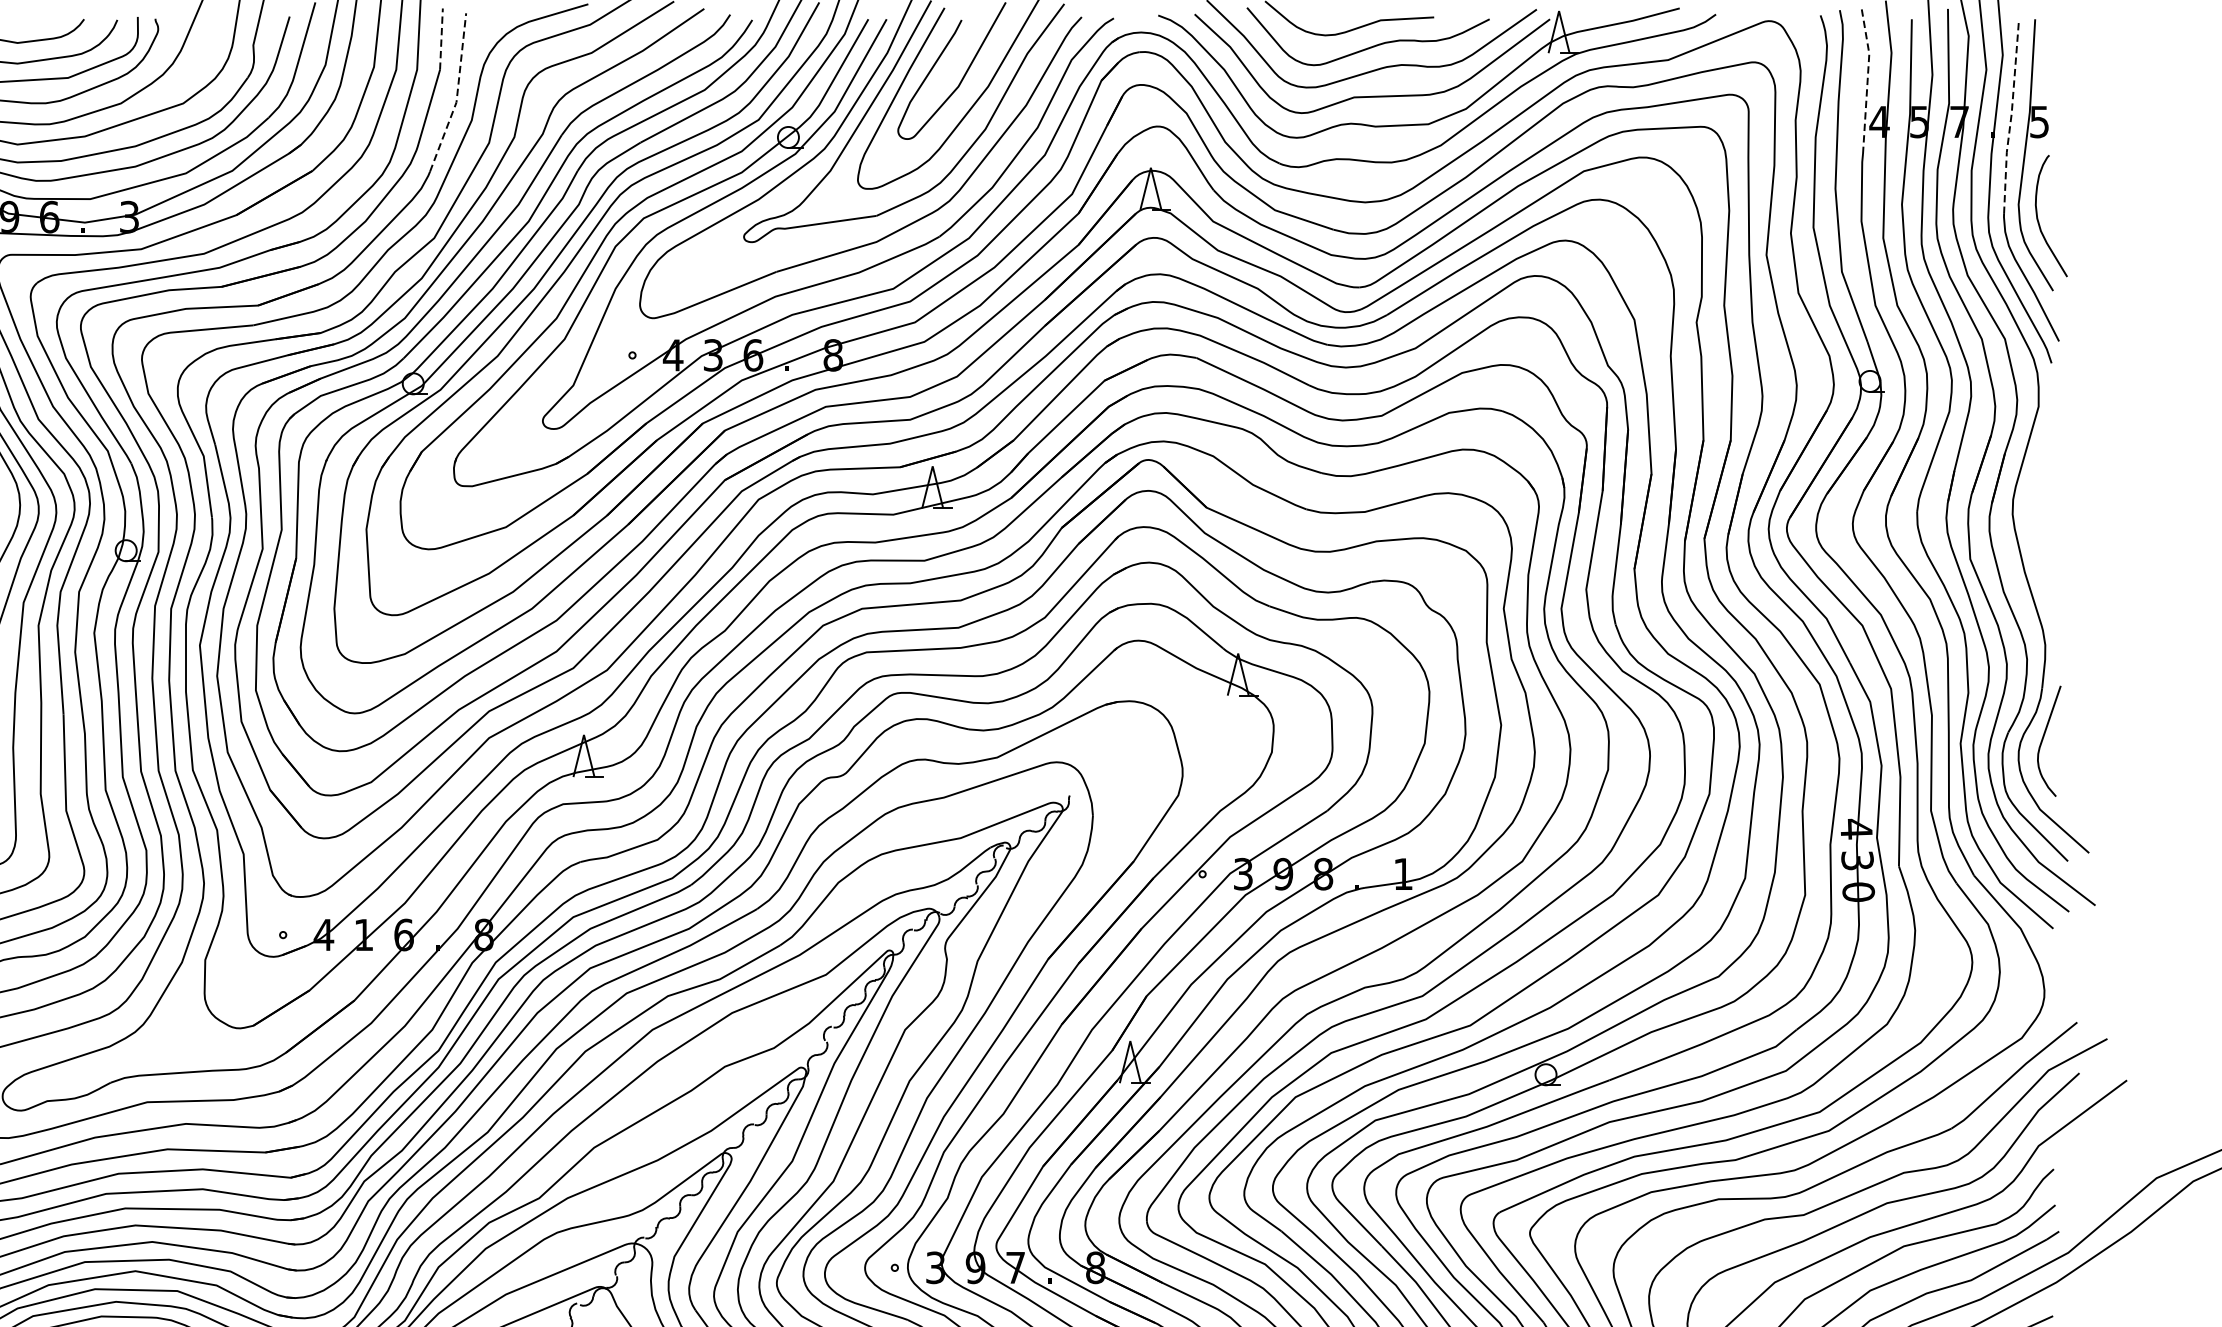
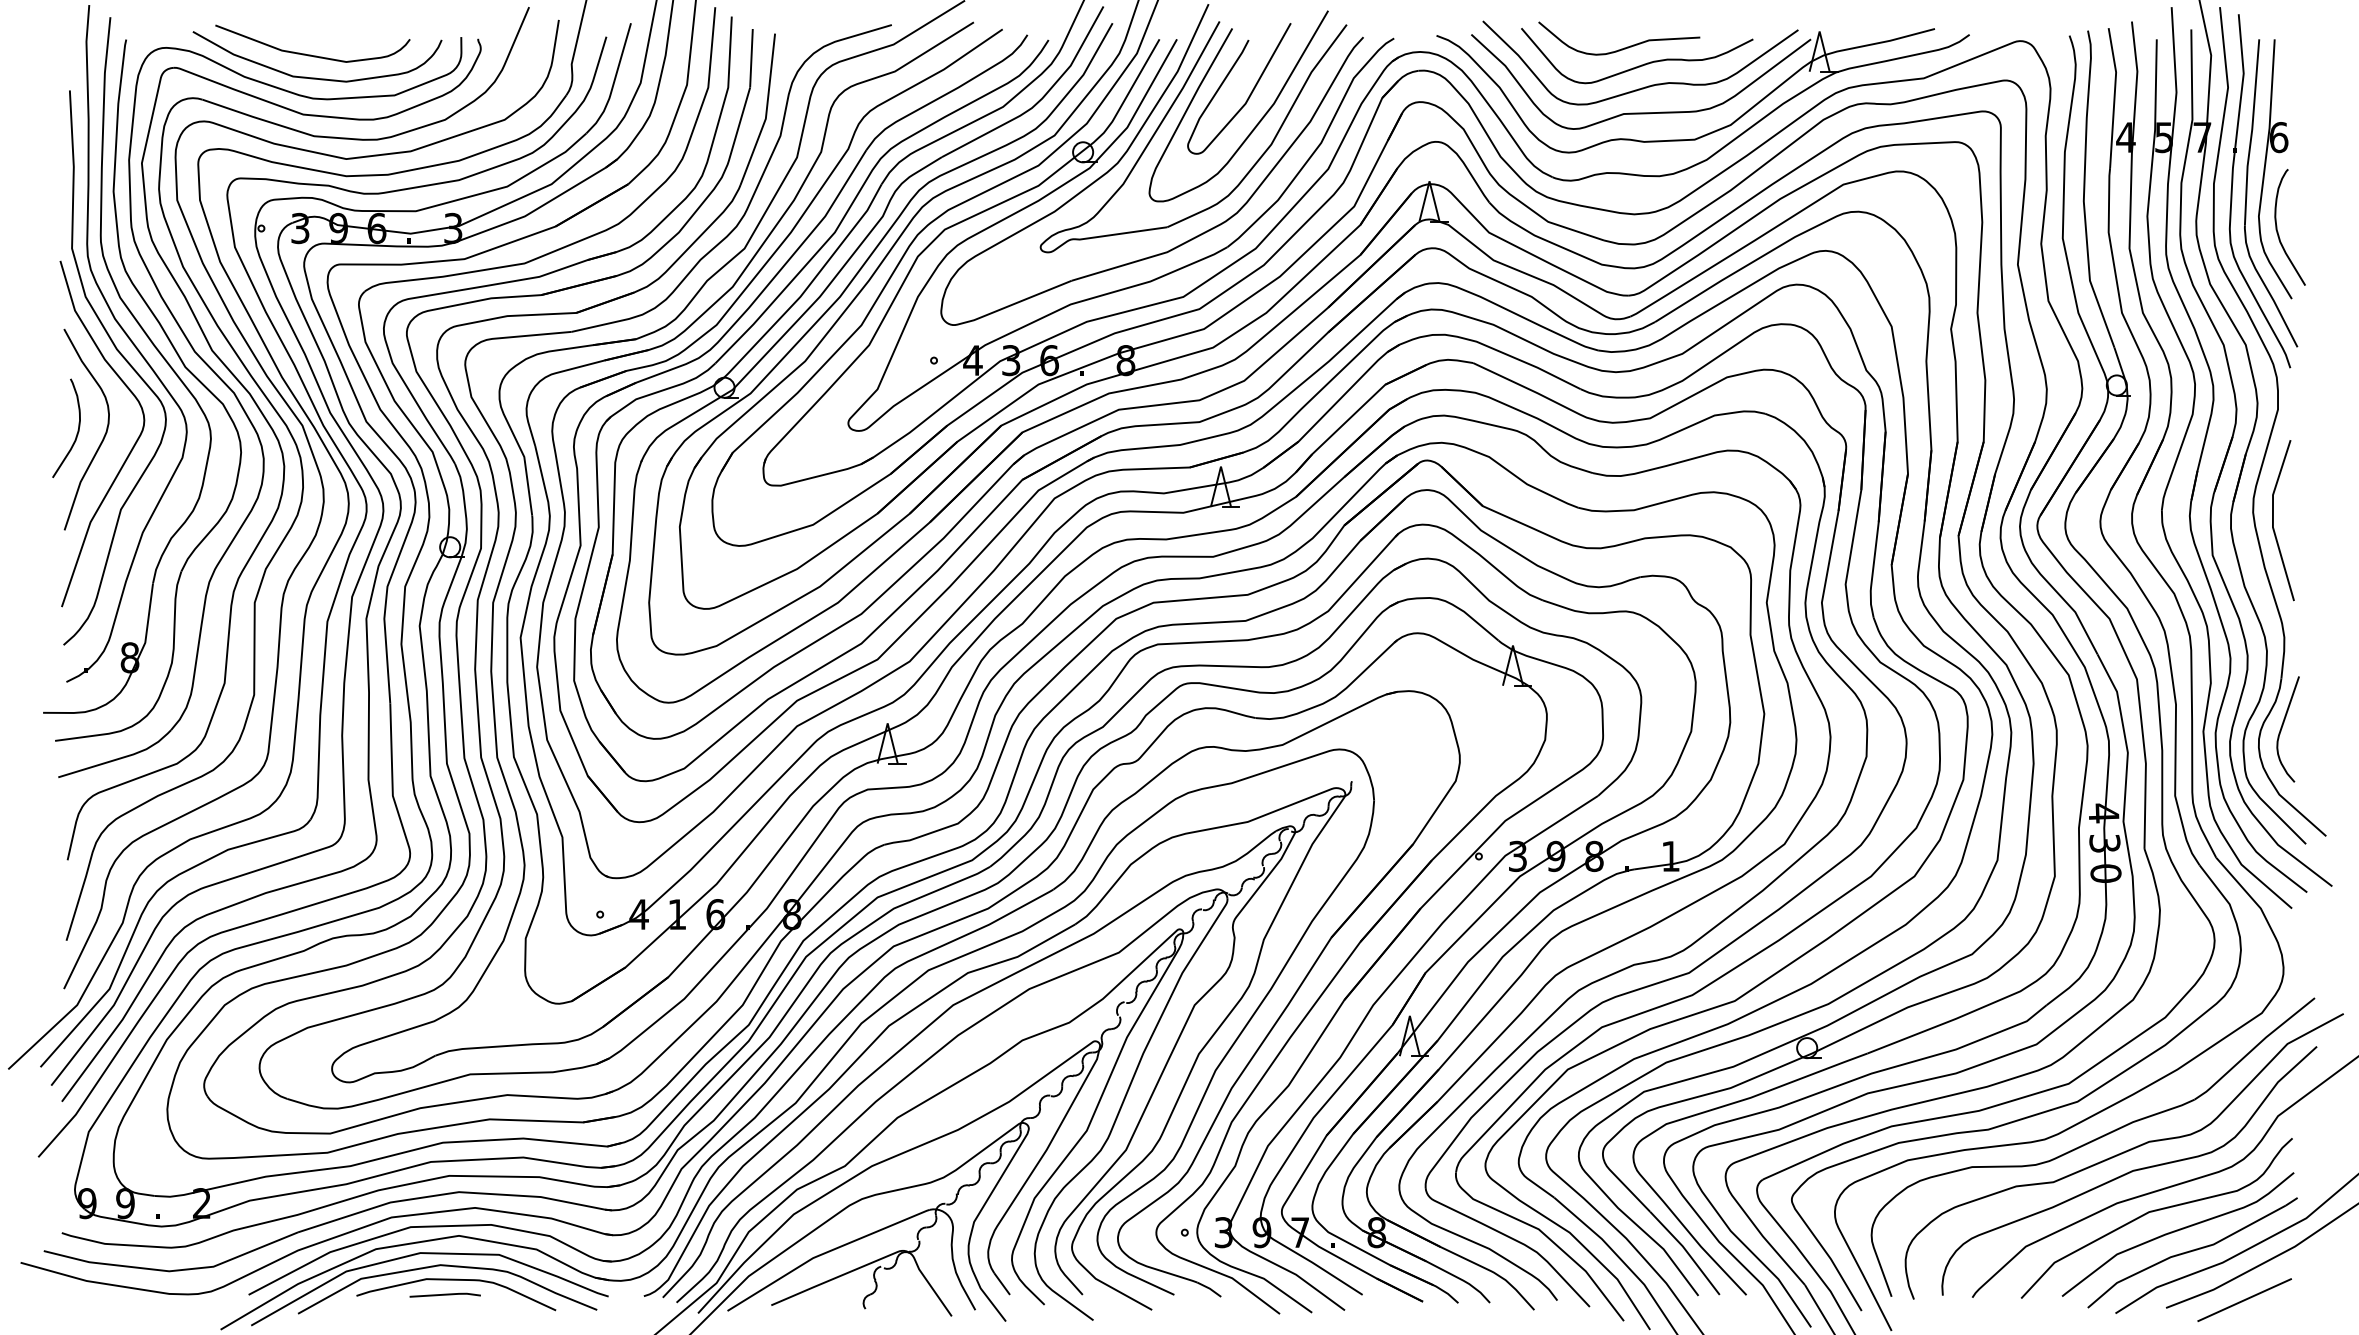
line: (441, 38) -> (751, 57), dashed -> solid
line: (1867, 80) -> (2114, 97), dashed -> solid
line: (457, 94) -> (766, 111), dashed -> solid
line: (2010, 116) -> (2251, 132), dashed -> solid
text: (2039, 121) -> (2278, 137), 5 -> 6
line: (2033, 522) -> (2273, 520), added

